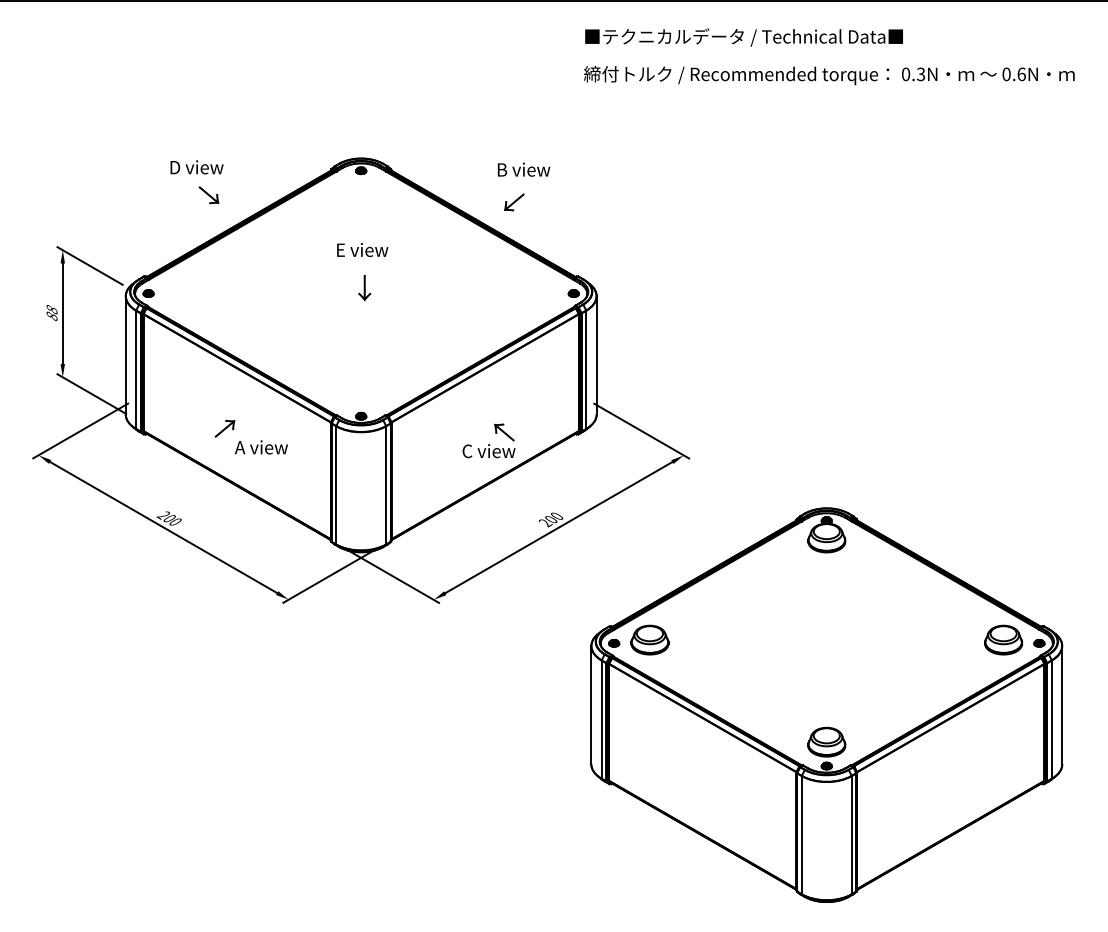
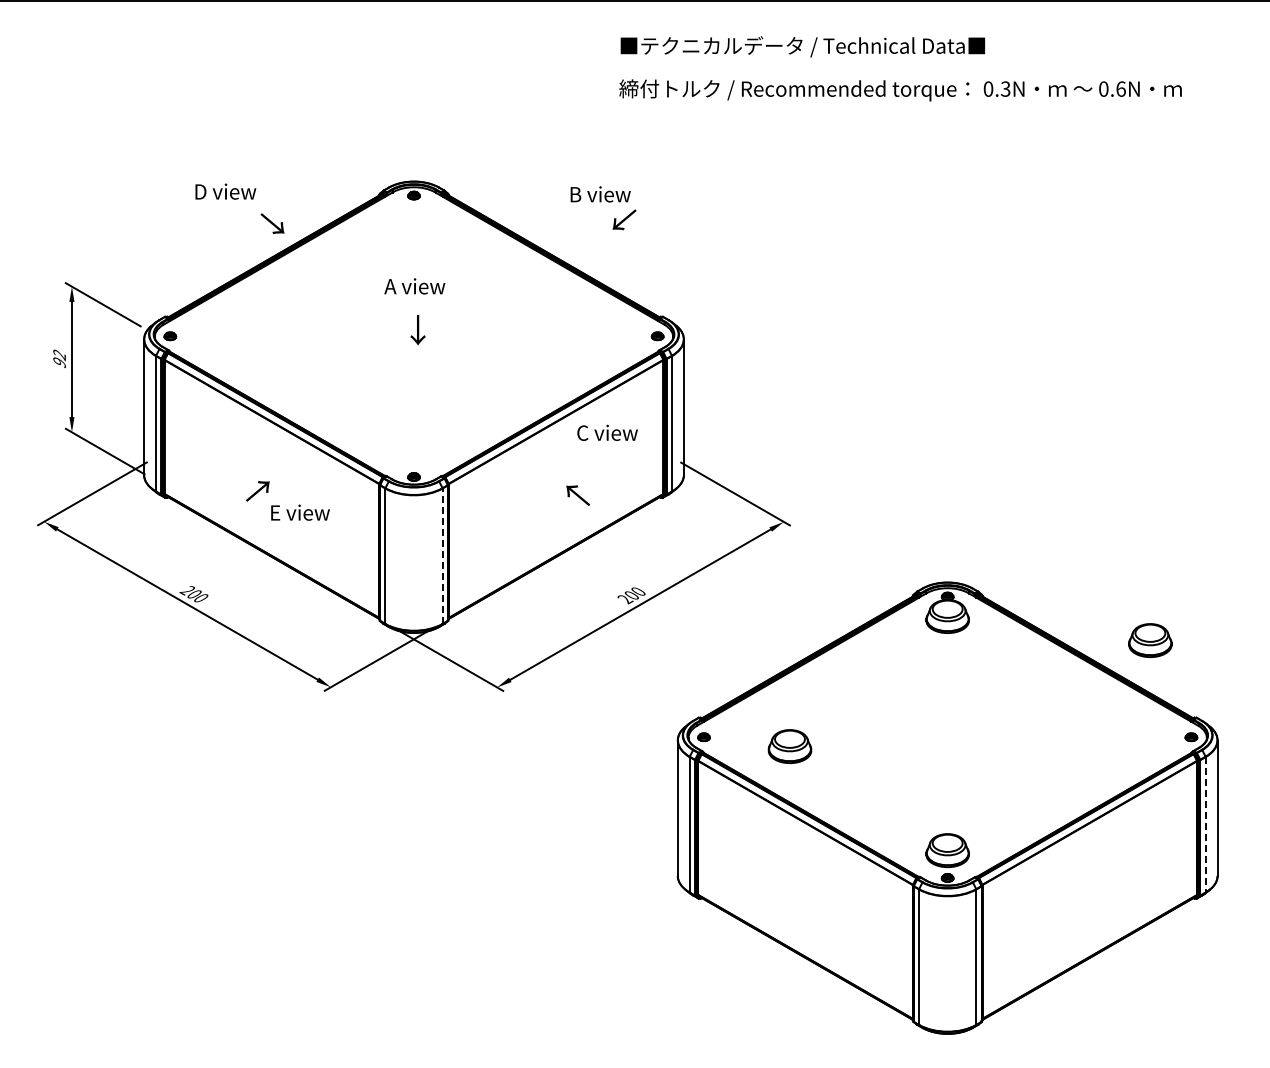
text: (829, 56) -> (900, 68), moved
text: (208, 195) -> (272, 223), moved
text: (514, 202) -> (624, 219), moved
text: (361, 250) -> (414, 286), E view -> A view
text: (51, 312) -> (59, 358), 88 -> 92
text: (261, 447) -> (299, 512), A view -> E view
text: (489, 450) -> (607, 432), moved
line: (386, 485) -> (442, 556), solid -> dashed
part: (649, 640) -> (789, 746), moved
part: (1003, 640) -> (1150, 640), moved
line: (1051, 719) -> (1205, 824), solid -> dashed

